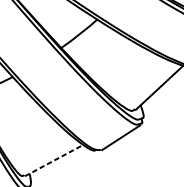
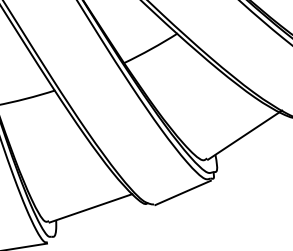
line: (53, 160) -> (90, 208), dashed -> solid

